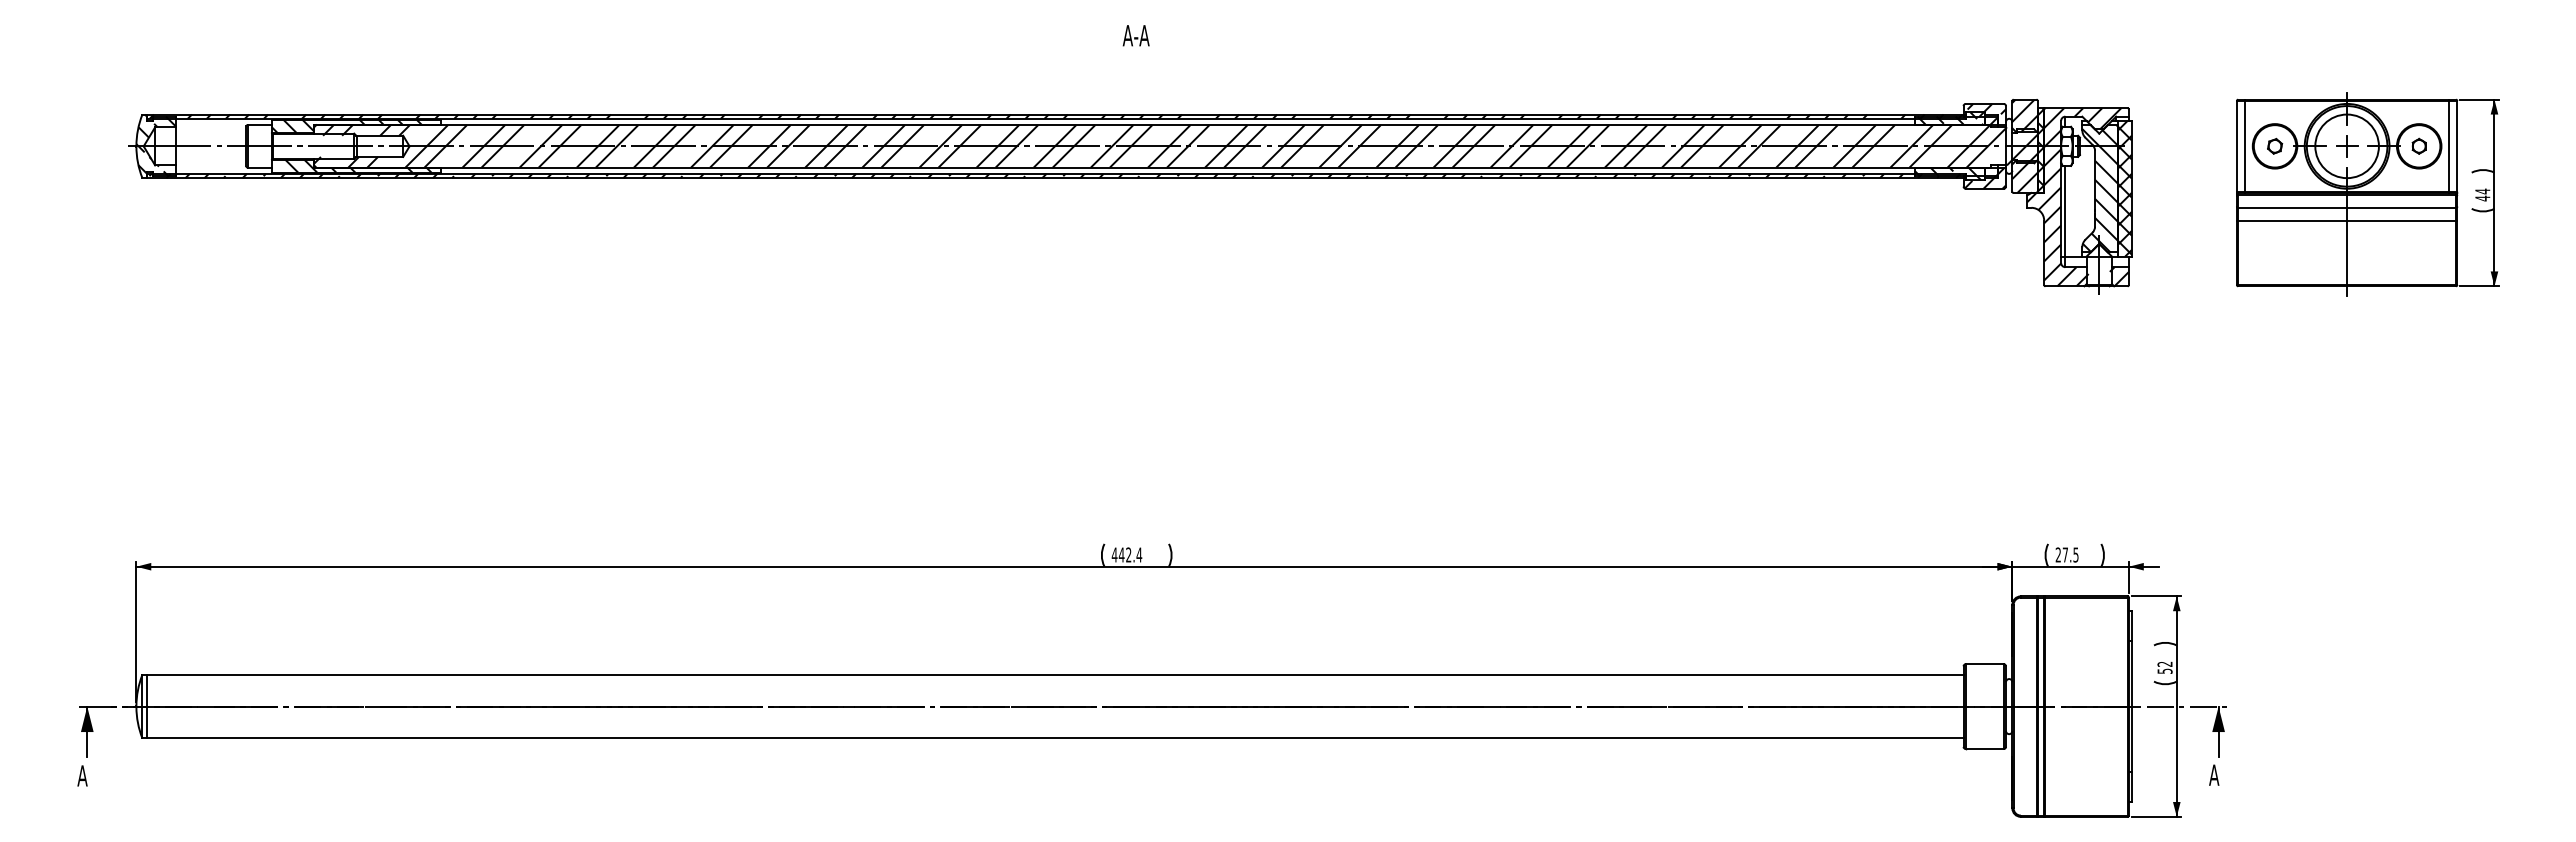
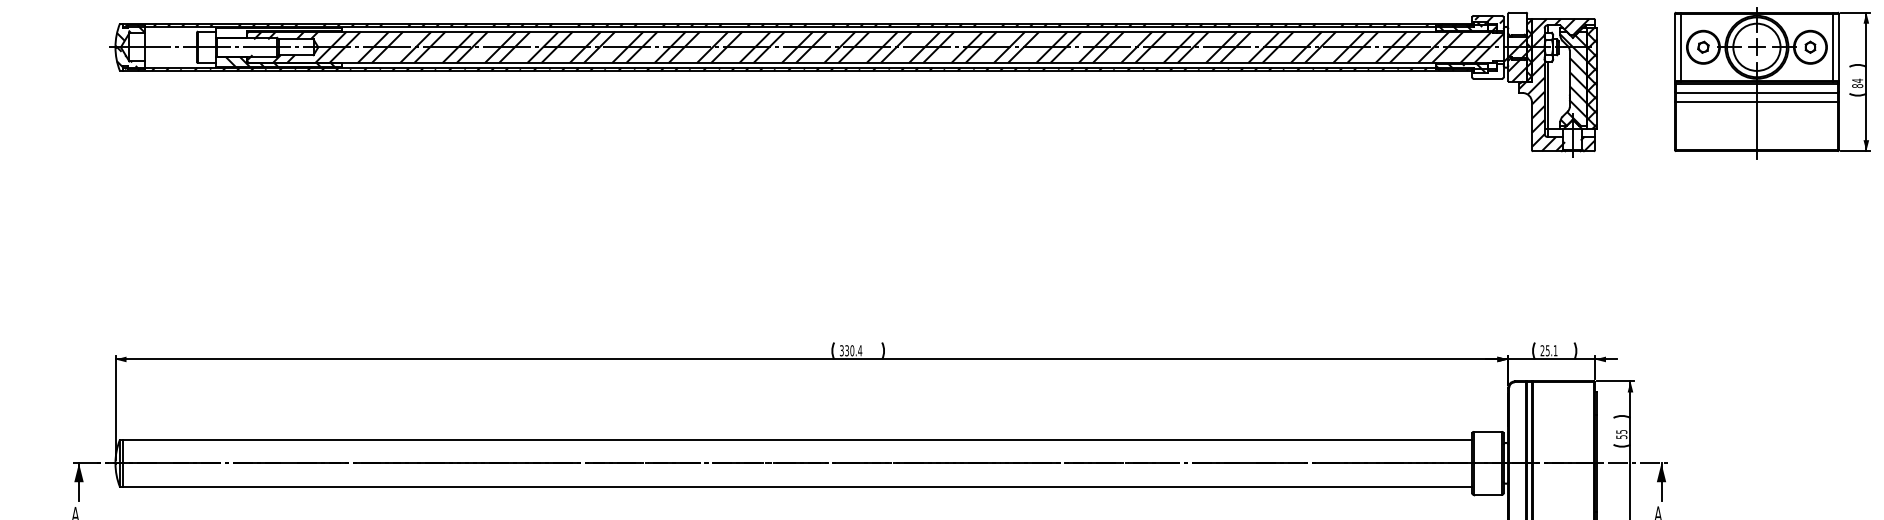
hatch: (2024, 115) -> (1517, 24), removed
hatch: (346, 126) -> (271, 32), removed
hatch: (1984, 178) -> (1487, 71), removed
text: (2482, 198) -> (1857, 86), 44 -> 84
text: (1121, 554) -> (846, 350), 442.4 -> 330.4
text: (2070, 554) -> (1551, 350), 27.5 -> 25.1
text: (2164, 663) -> (1621, 431), 52 -> 55

